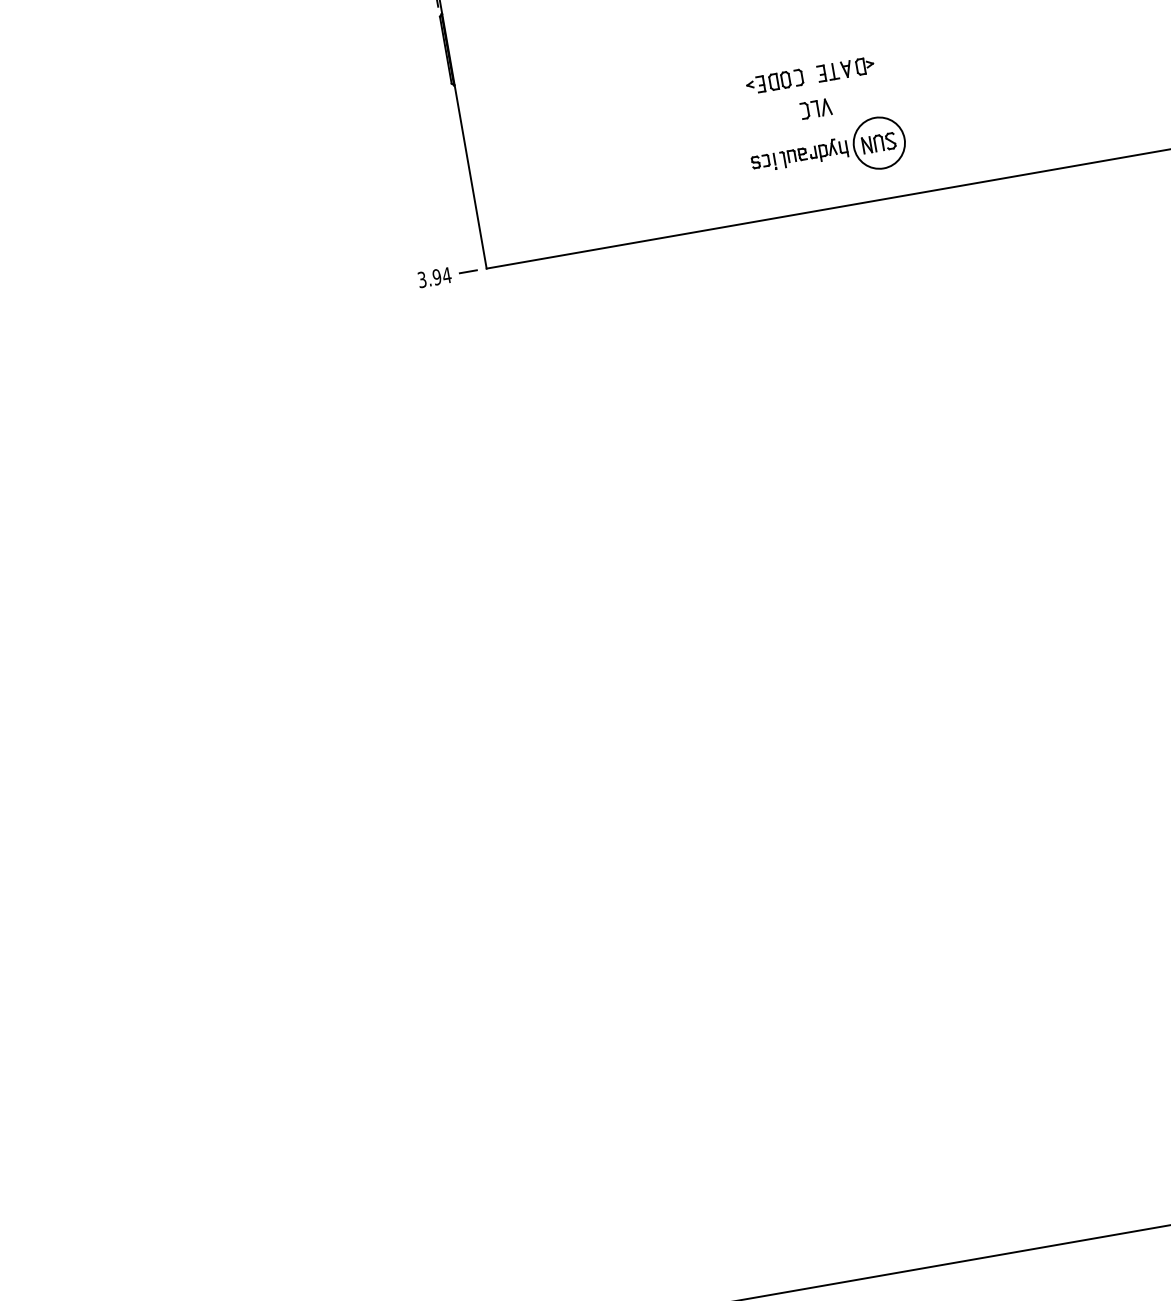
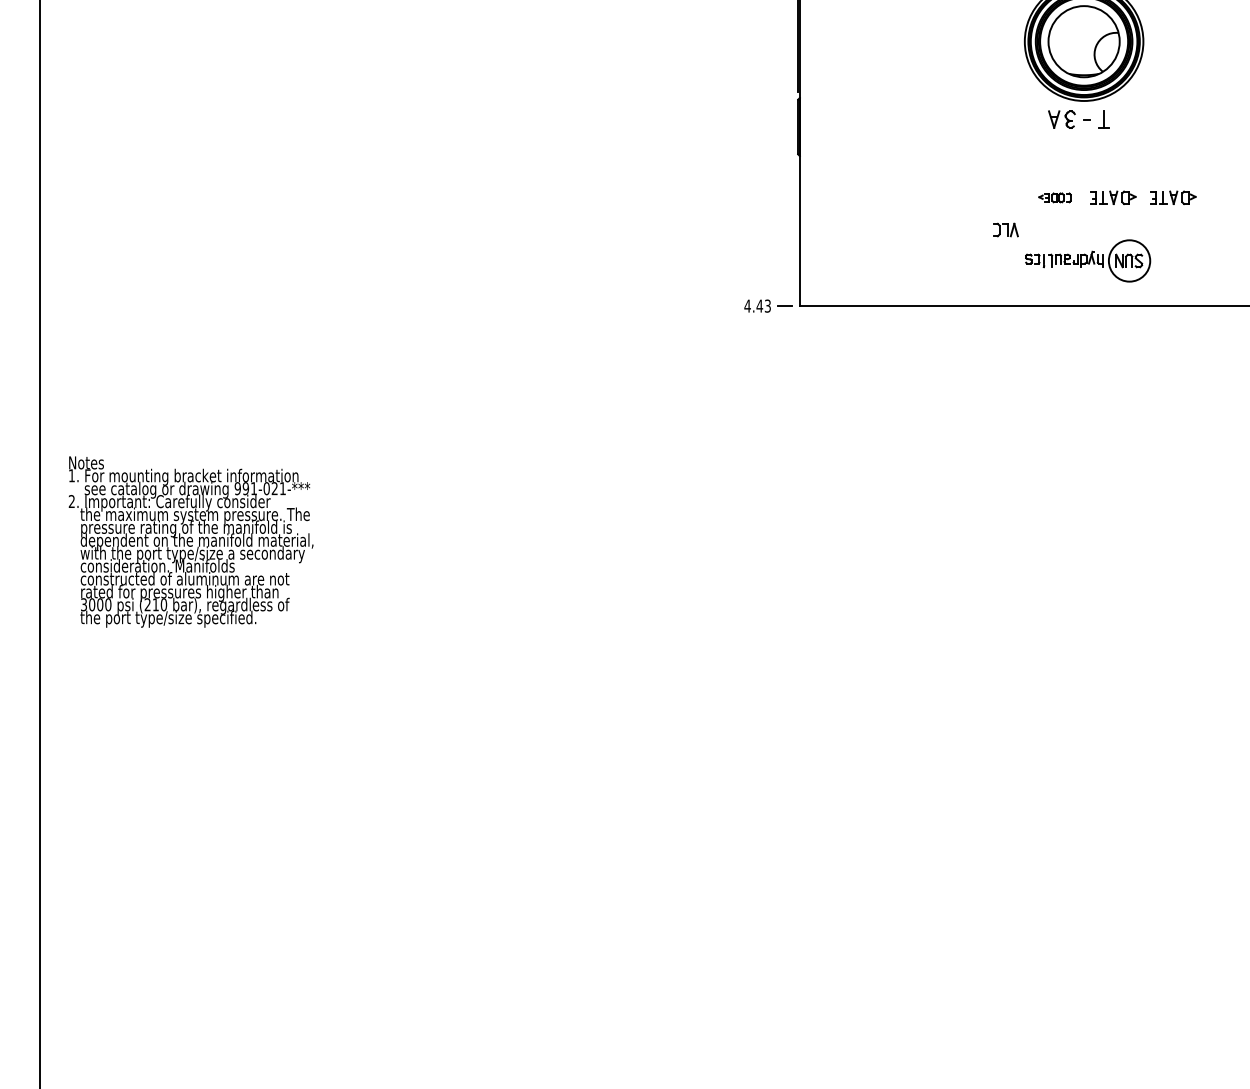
part: (919, 56) -> (1173, 197), added
part: (774, 81) -> (1054, 197), size x0.7
part: (815, 108) -> (1005, 229), moved
text: (434, 276) -> (757, 305), 3.94 -> 4.43

